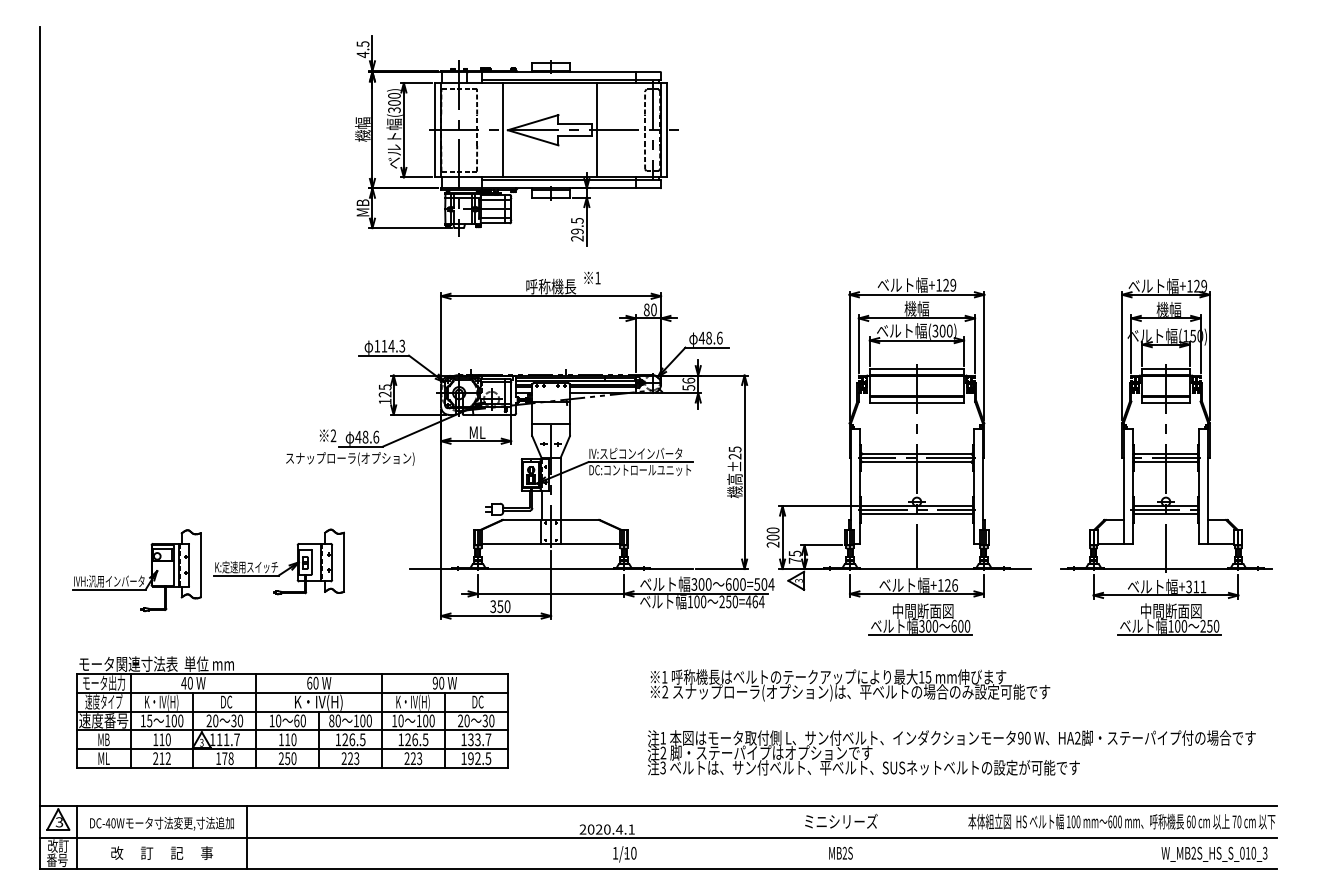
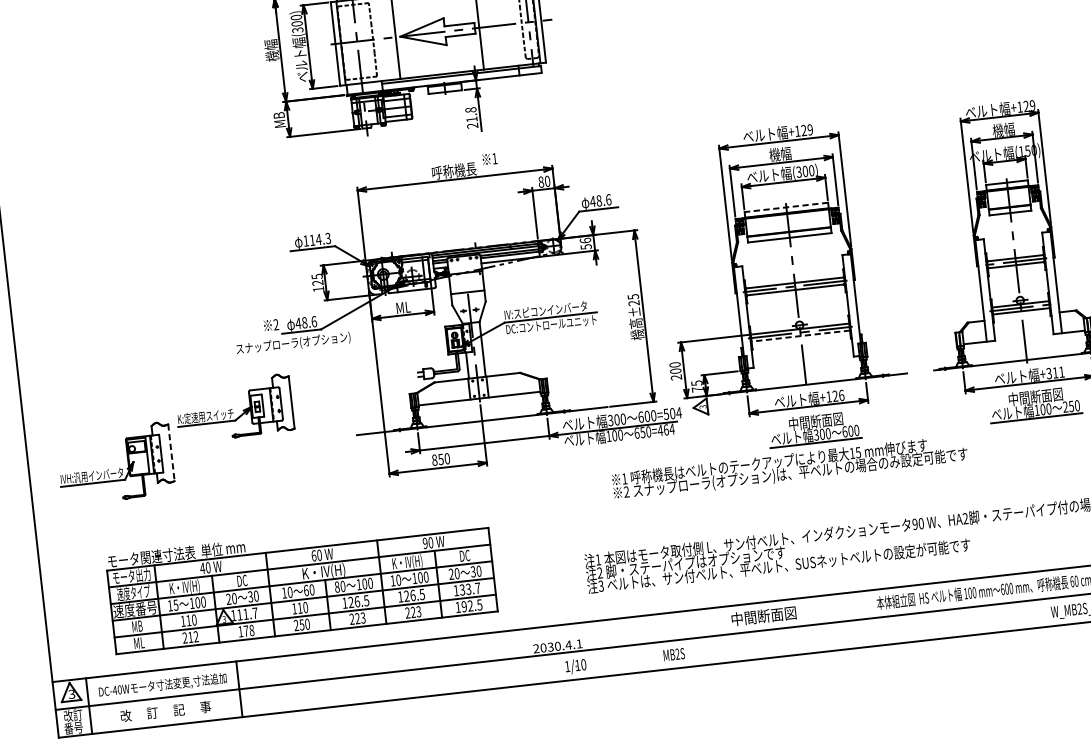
text: (577, 225) -> (471, 114), 29.5 -> 21.8
line: (916, 368) -> (785, 207), solid -> dashed
line: (916, 514) -> (800, 336), solid -> dashed
part: (278, 561) -> (233, 408), moved
line: (200, 565) -> (171, 452), solid -> dashed
text: (721, 601) -> (636, 432), 250=464 -> 650=464
text: (493, 606) -> (434, 460), 350 -> 850
text: (850, 685) -> (790, 467), moved
part: (292, 712) -> (301, 583), moved
text: (840, 821) -> (763, 616), ミニシリーズ -> 中間断面図
text: (598, 829) -> (550, 647), 2020.4.1 -> 2030.4.1
text: (840, 852) -> (673, 653), moved

